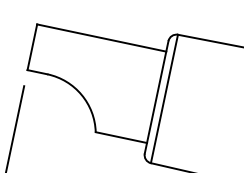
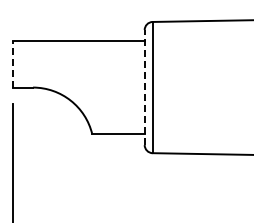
line: (32, 46) -> (12, 63), solid -> dashed
line: (156, 97) -> (144, 87), solid -> dashed

